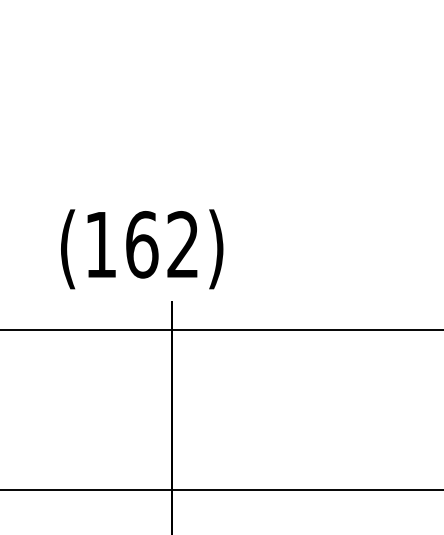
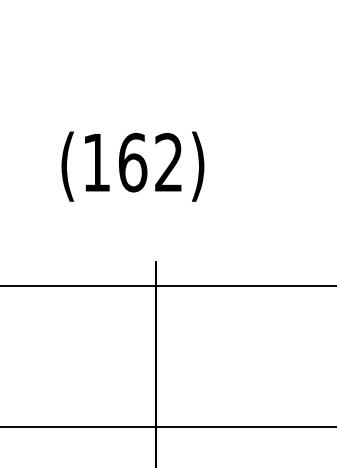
text: (142, 249) -> (133, 166), moved

